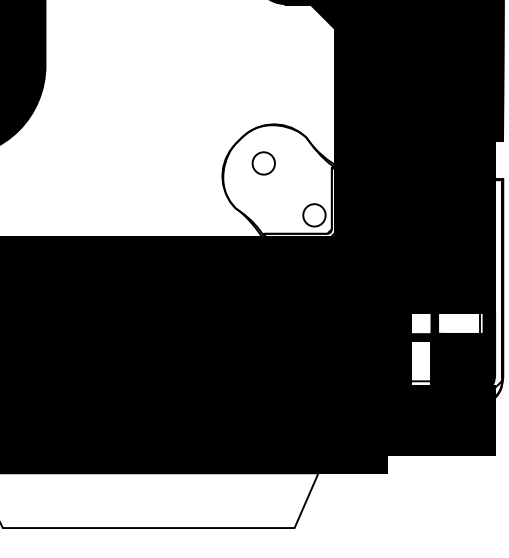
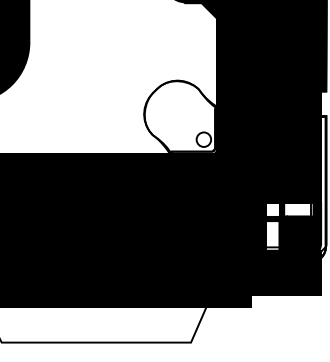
part: (262, 162) -> (170, 105), removed

